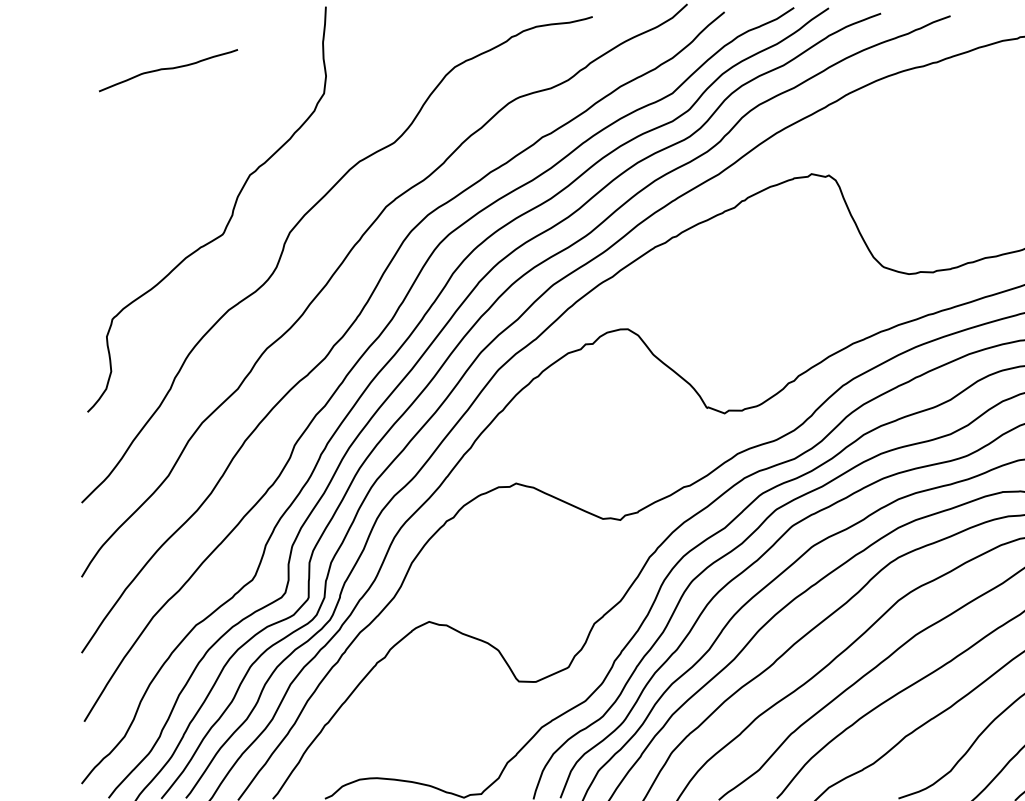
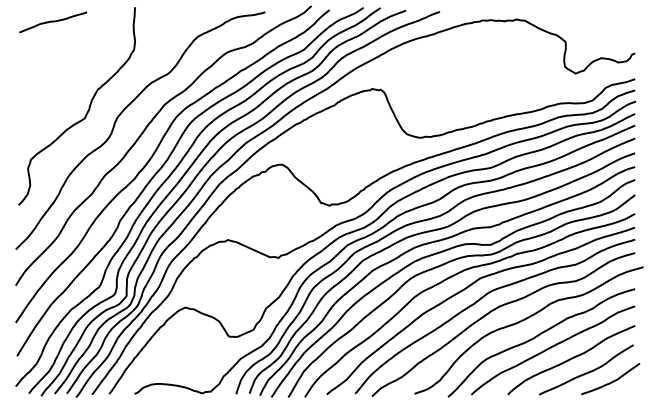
curve: (169, 70) -> (53, 22), moved

